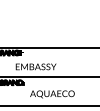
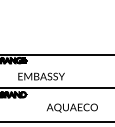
text: (51, 93) -> (71, 107), moved

